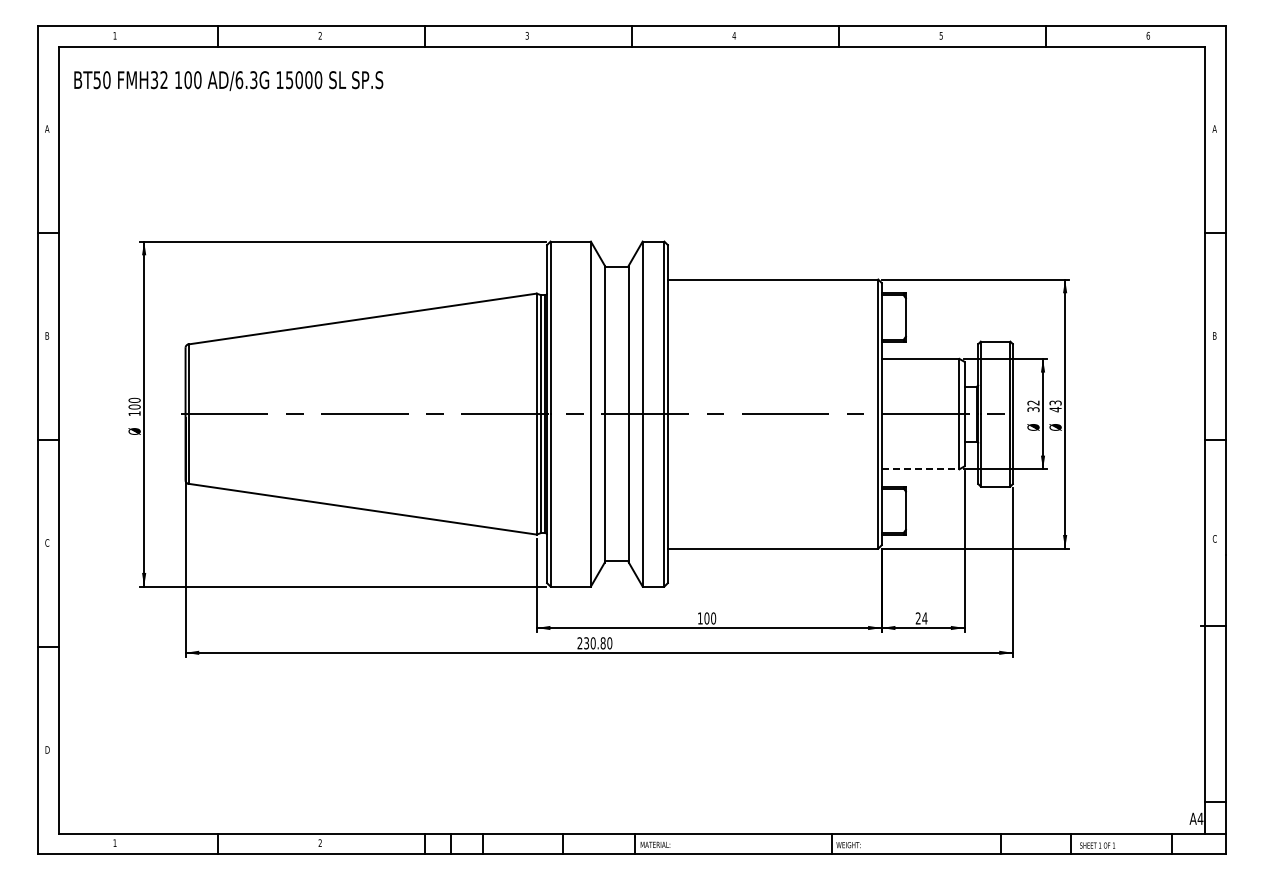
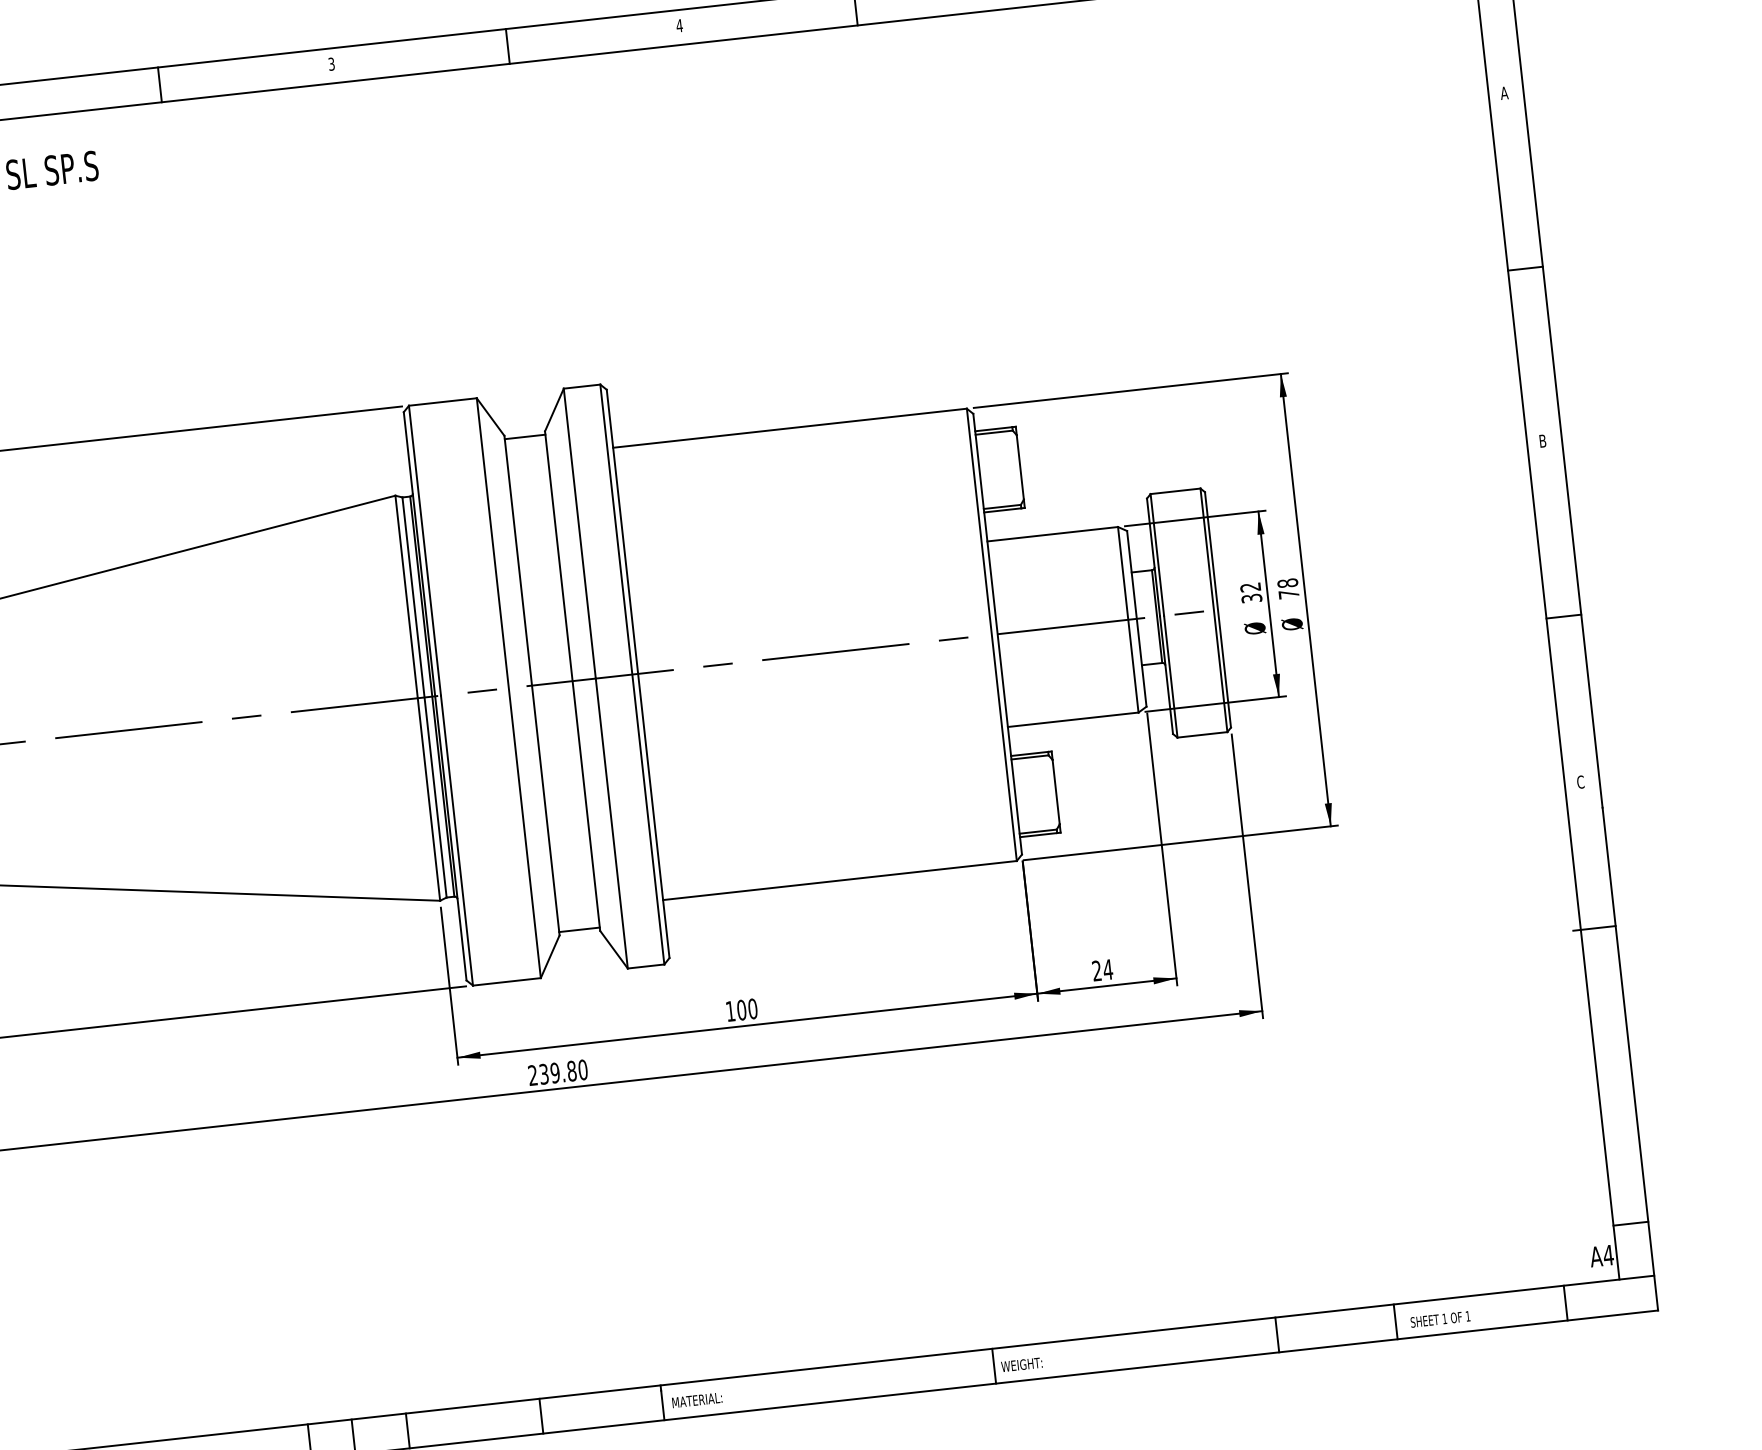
text: (1055, 406) -> (1288, 589), 43 -> 78
line: (920, 469) -> (1073, 720), dashed -> solid
text: (592, 643) -> (554, 1073), 230.80 -> 239.80

